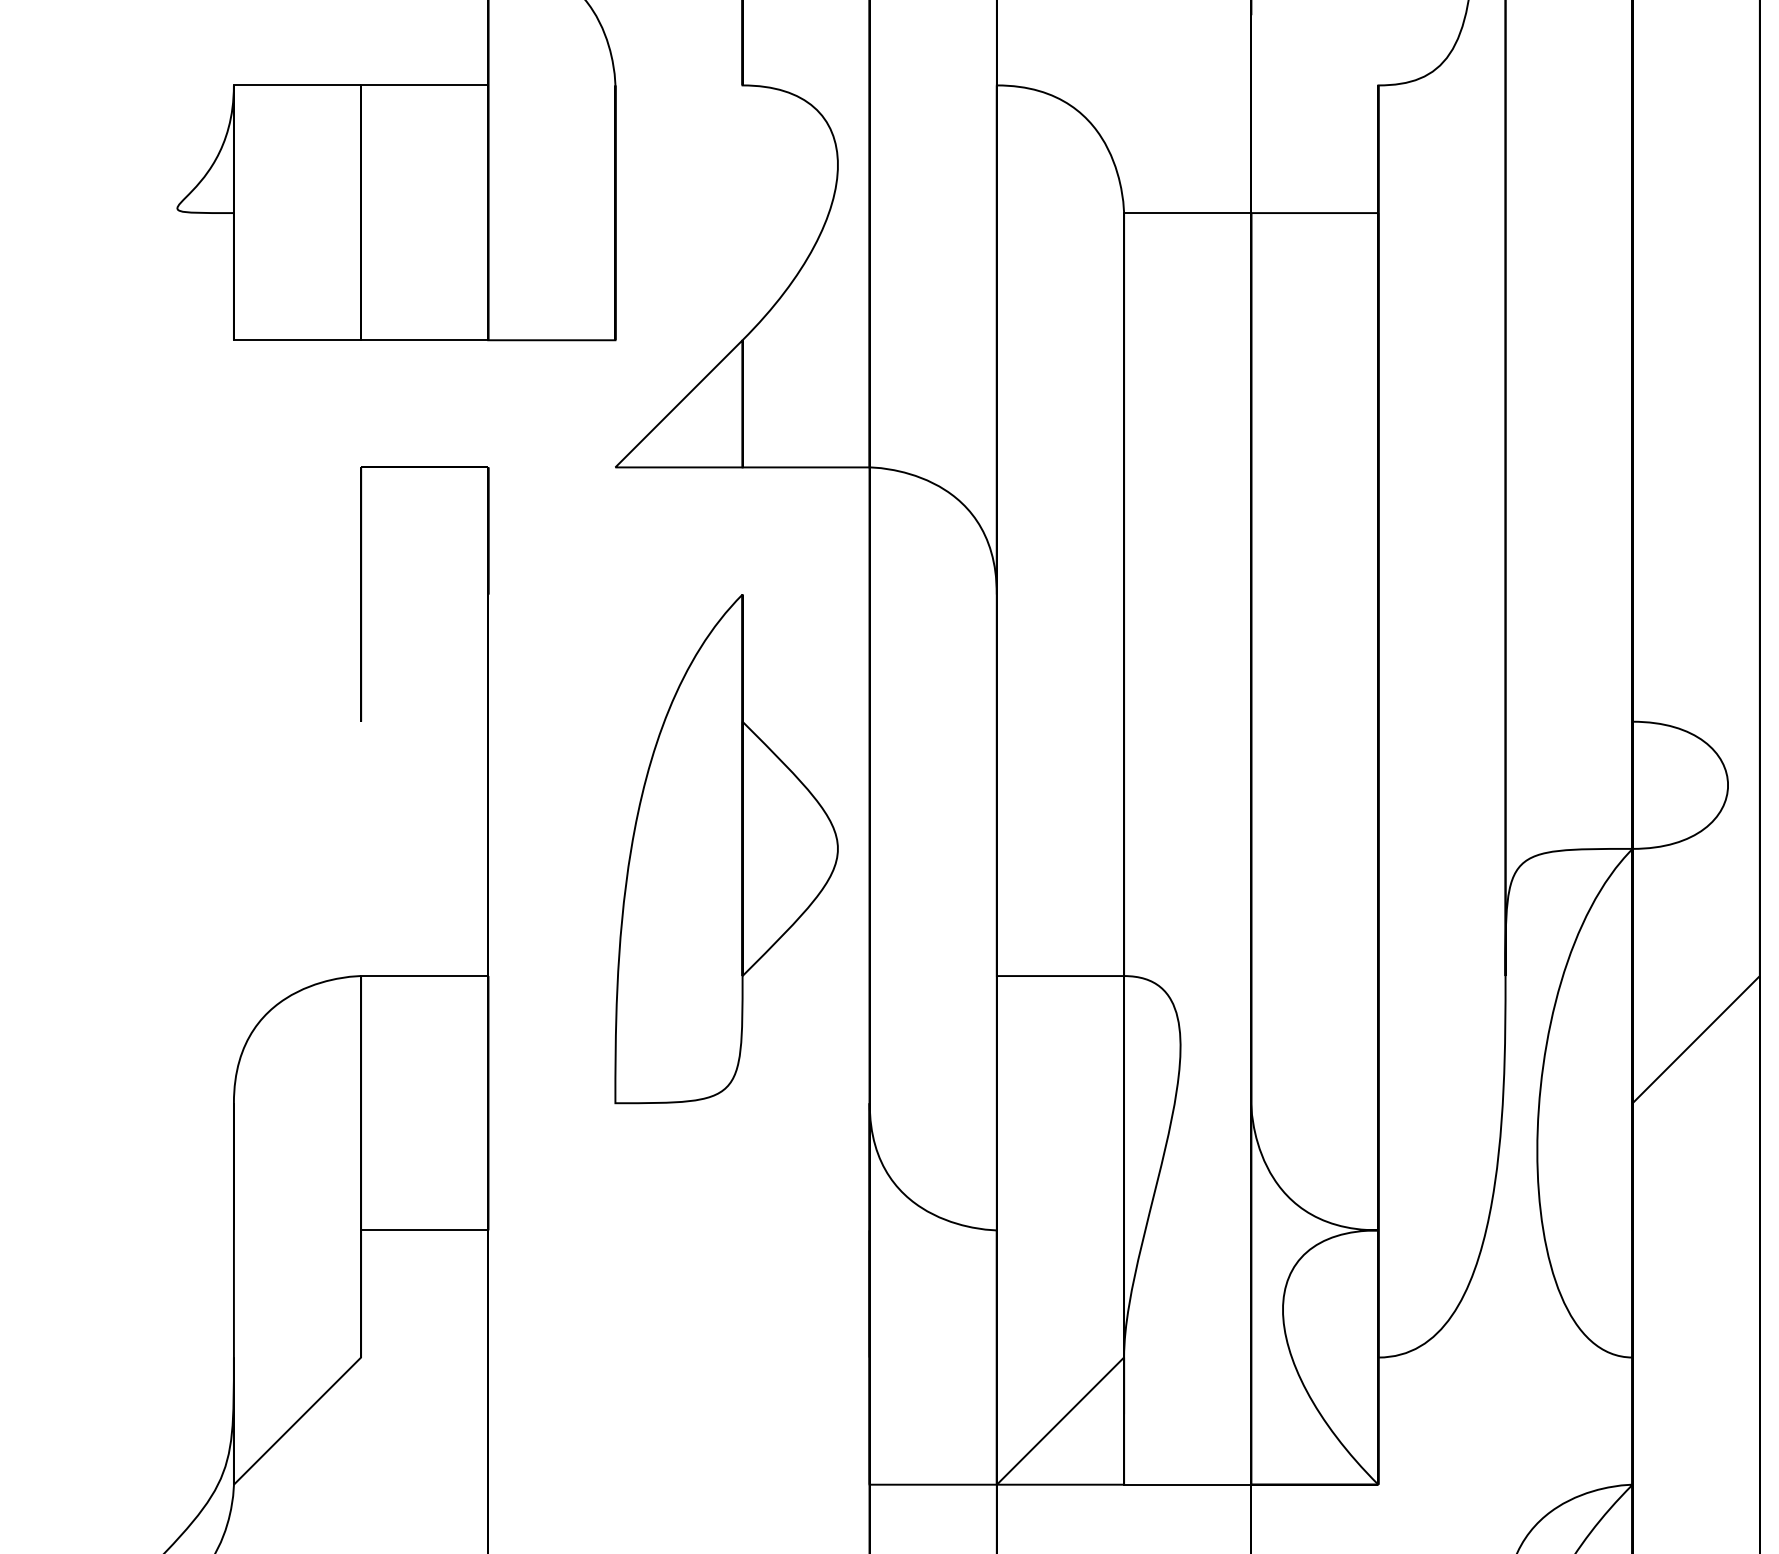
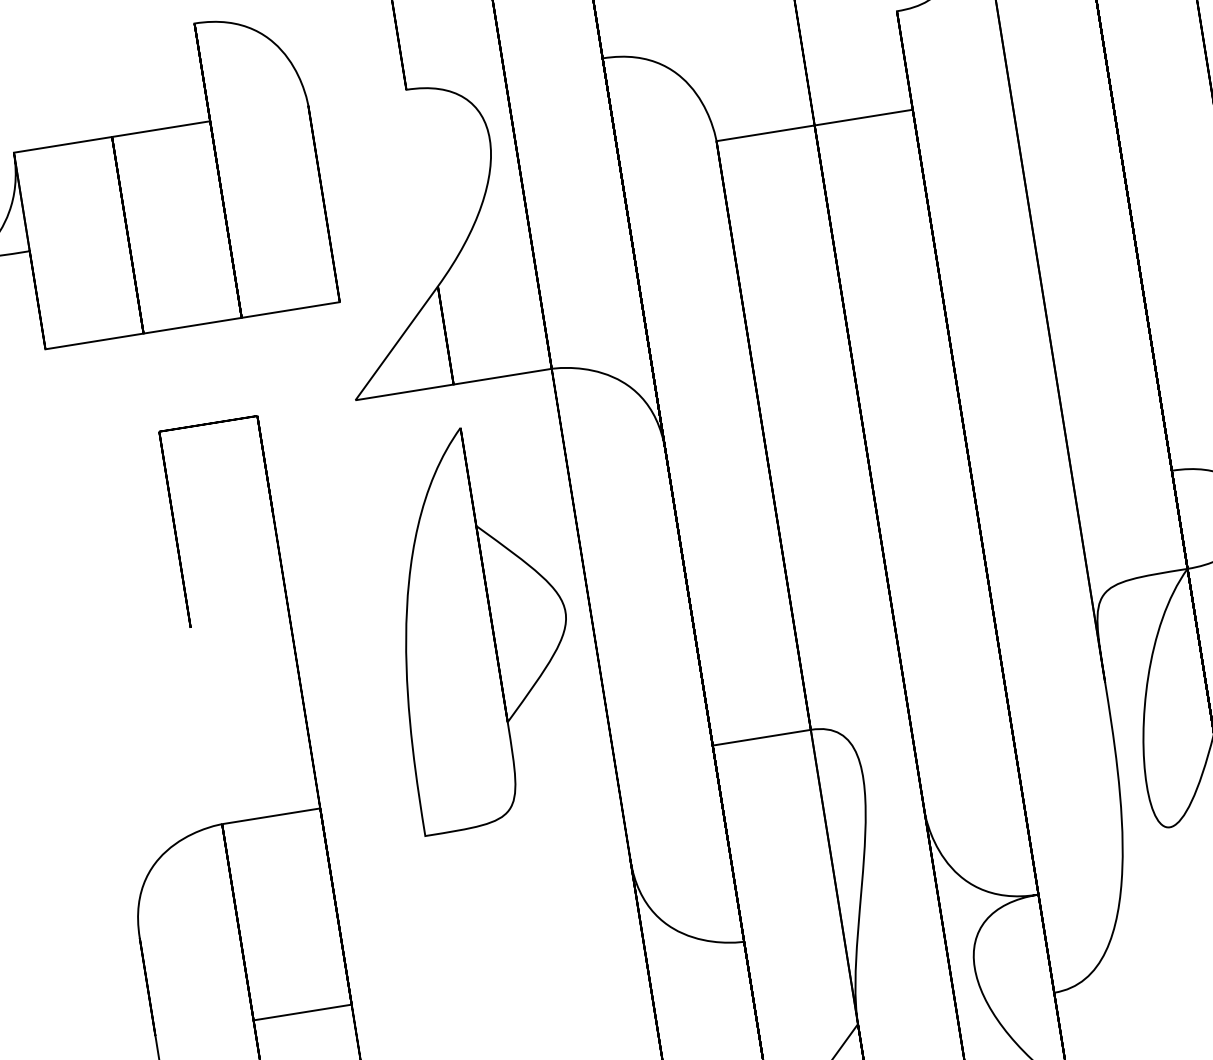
part: (726, 849) -> (479, 626), moved

